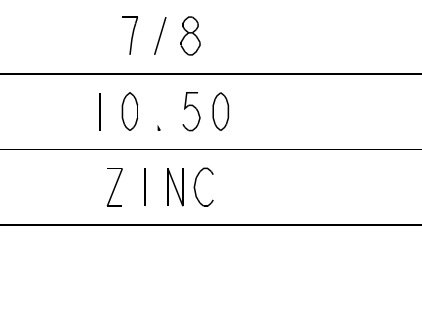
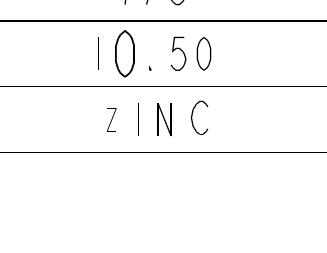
part: (129, 111) -> (124, 53), size x1.4
part: (195, 186) -> (192, 117), moved
part: (114, 187) -> (111, 119), size x0.7

